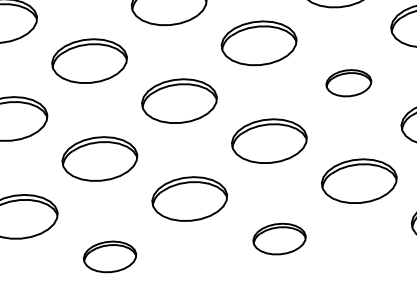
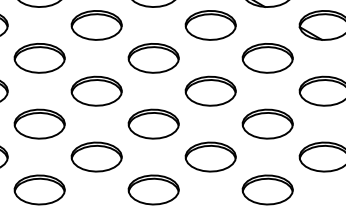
part: (348, 82) -> (210, 90), size x1.67
part: (279, 238) -> (153, 189), size x1.43
part: (109, 256) -> (39, 189), size x1.43

